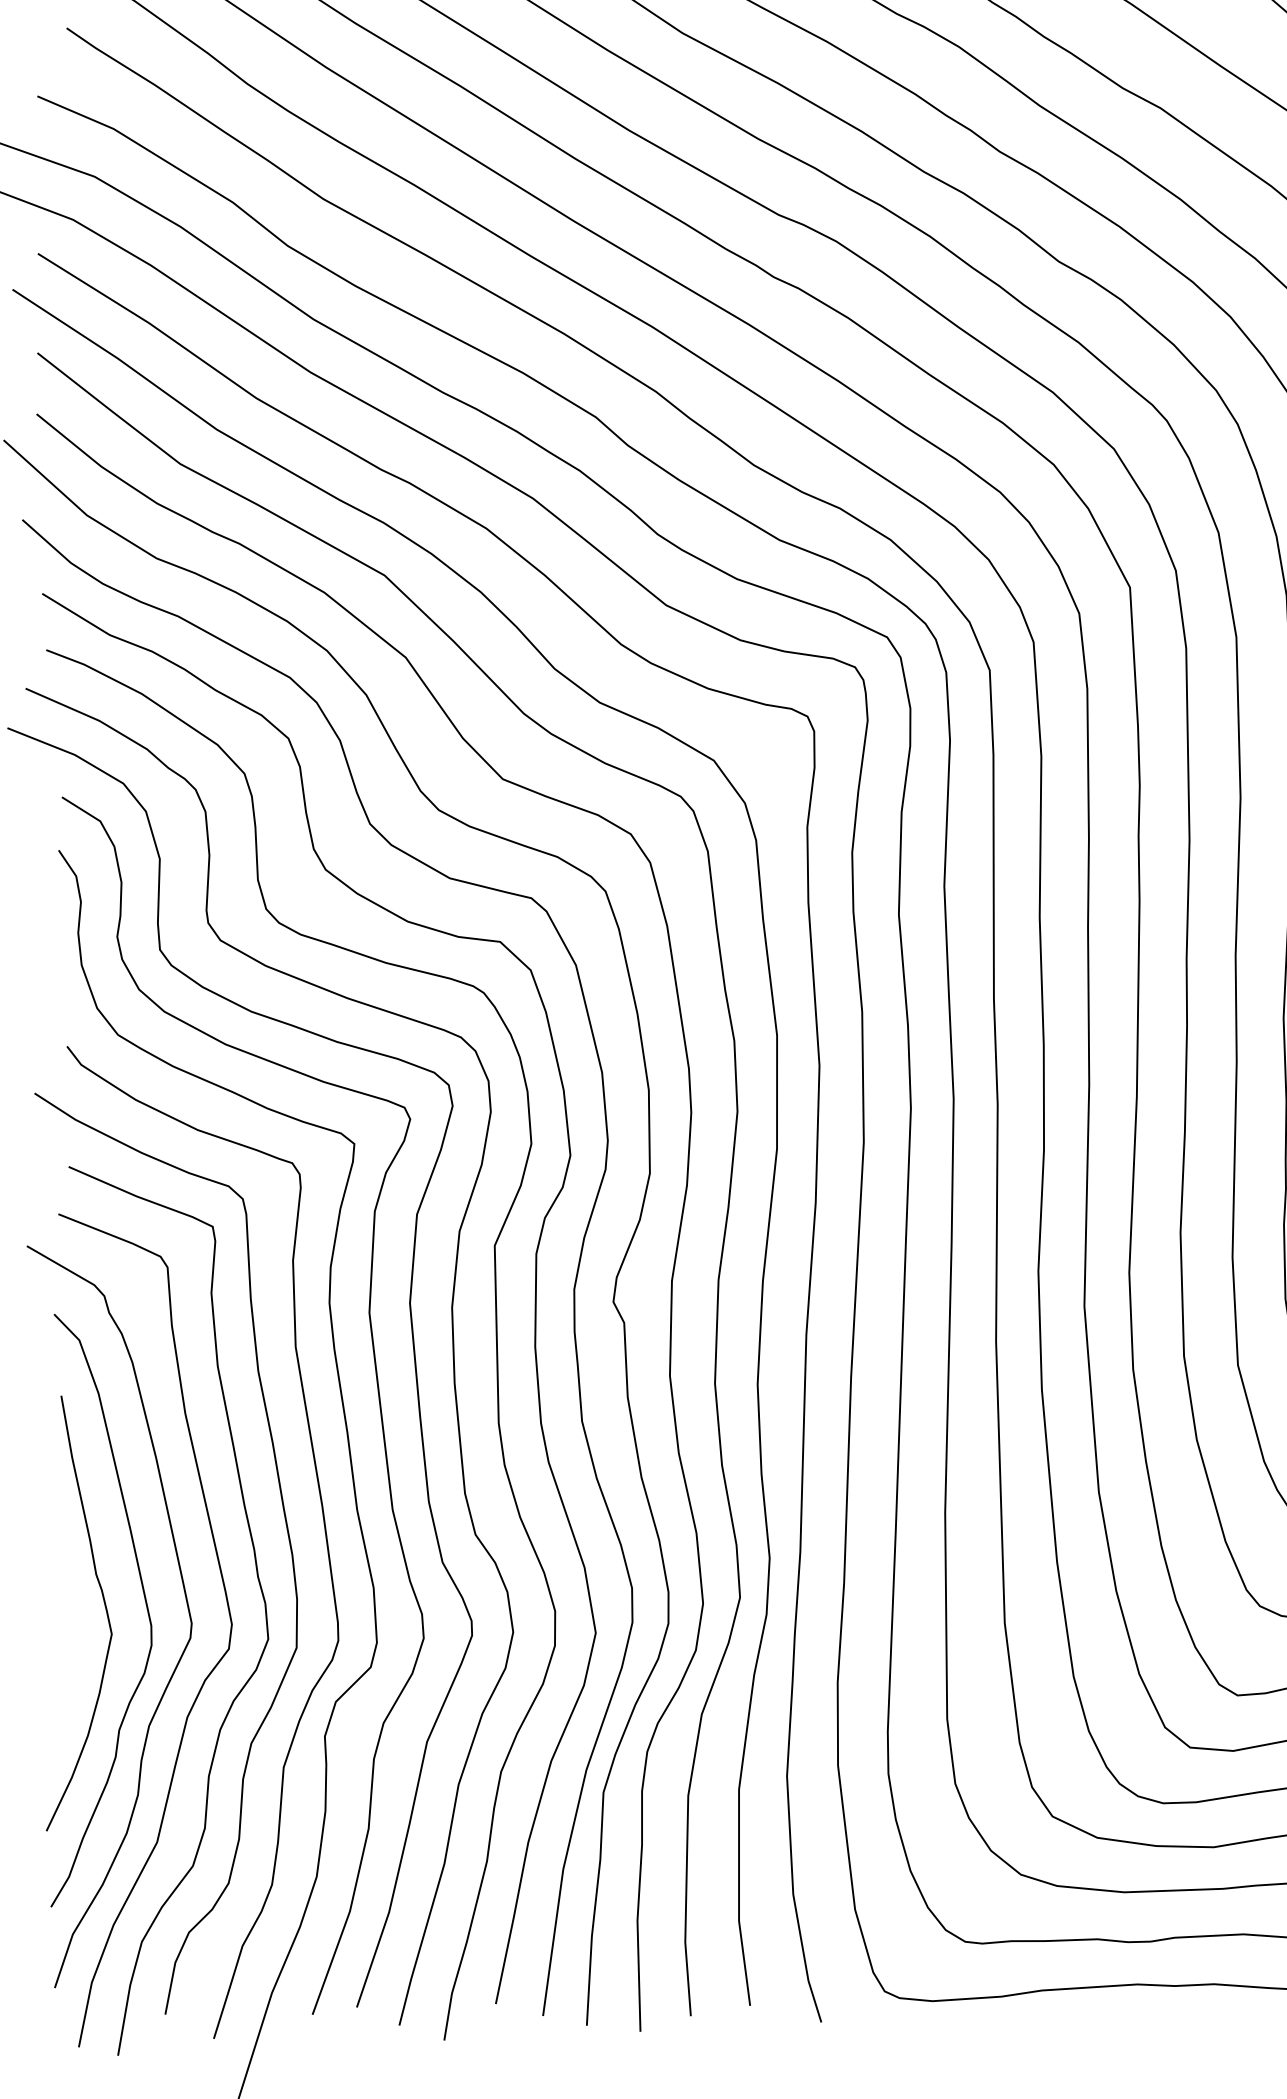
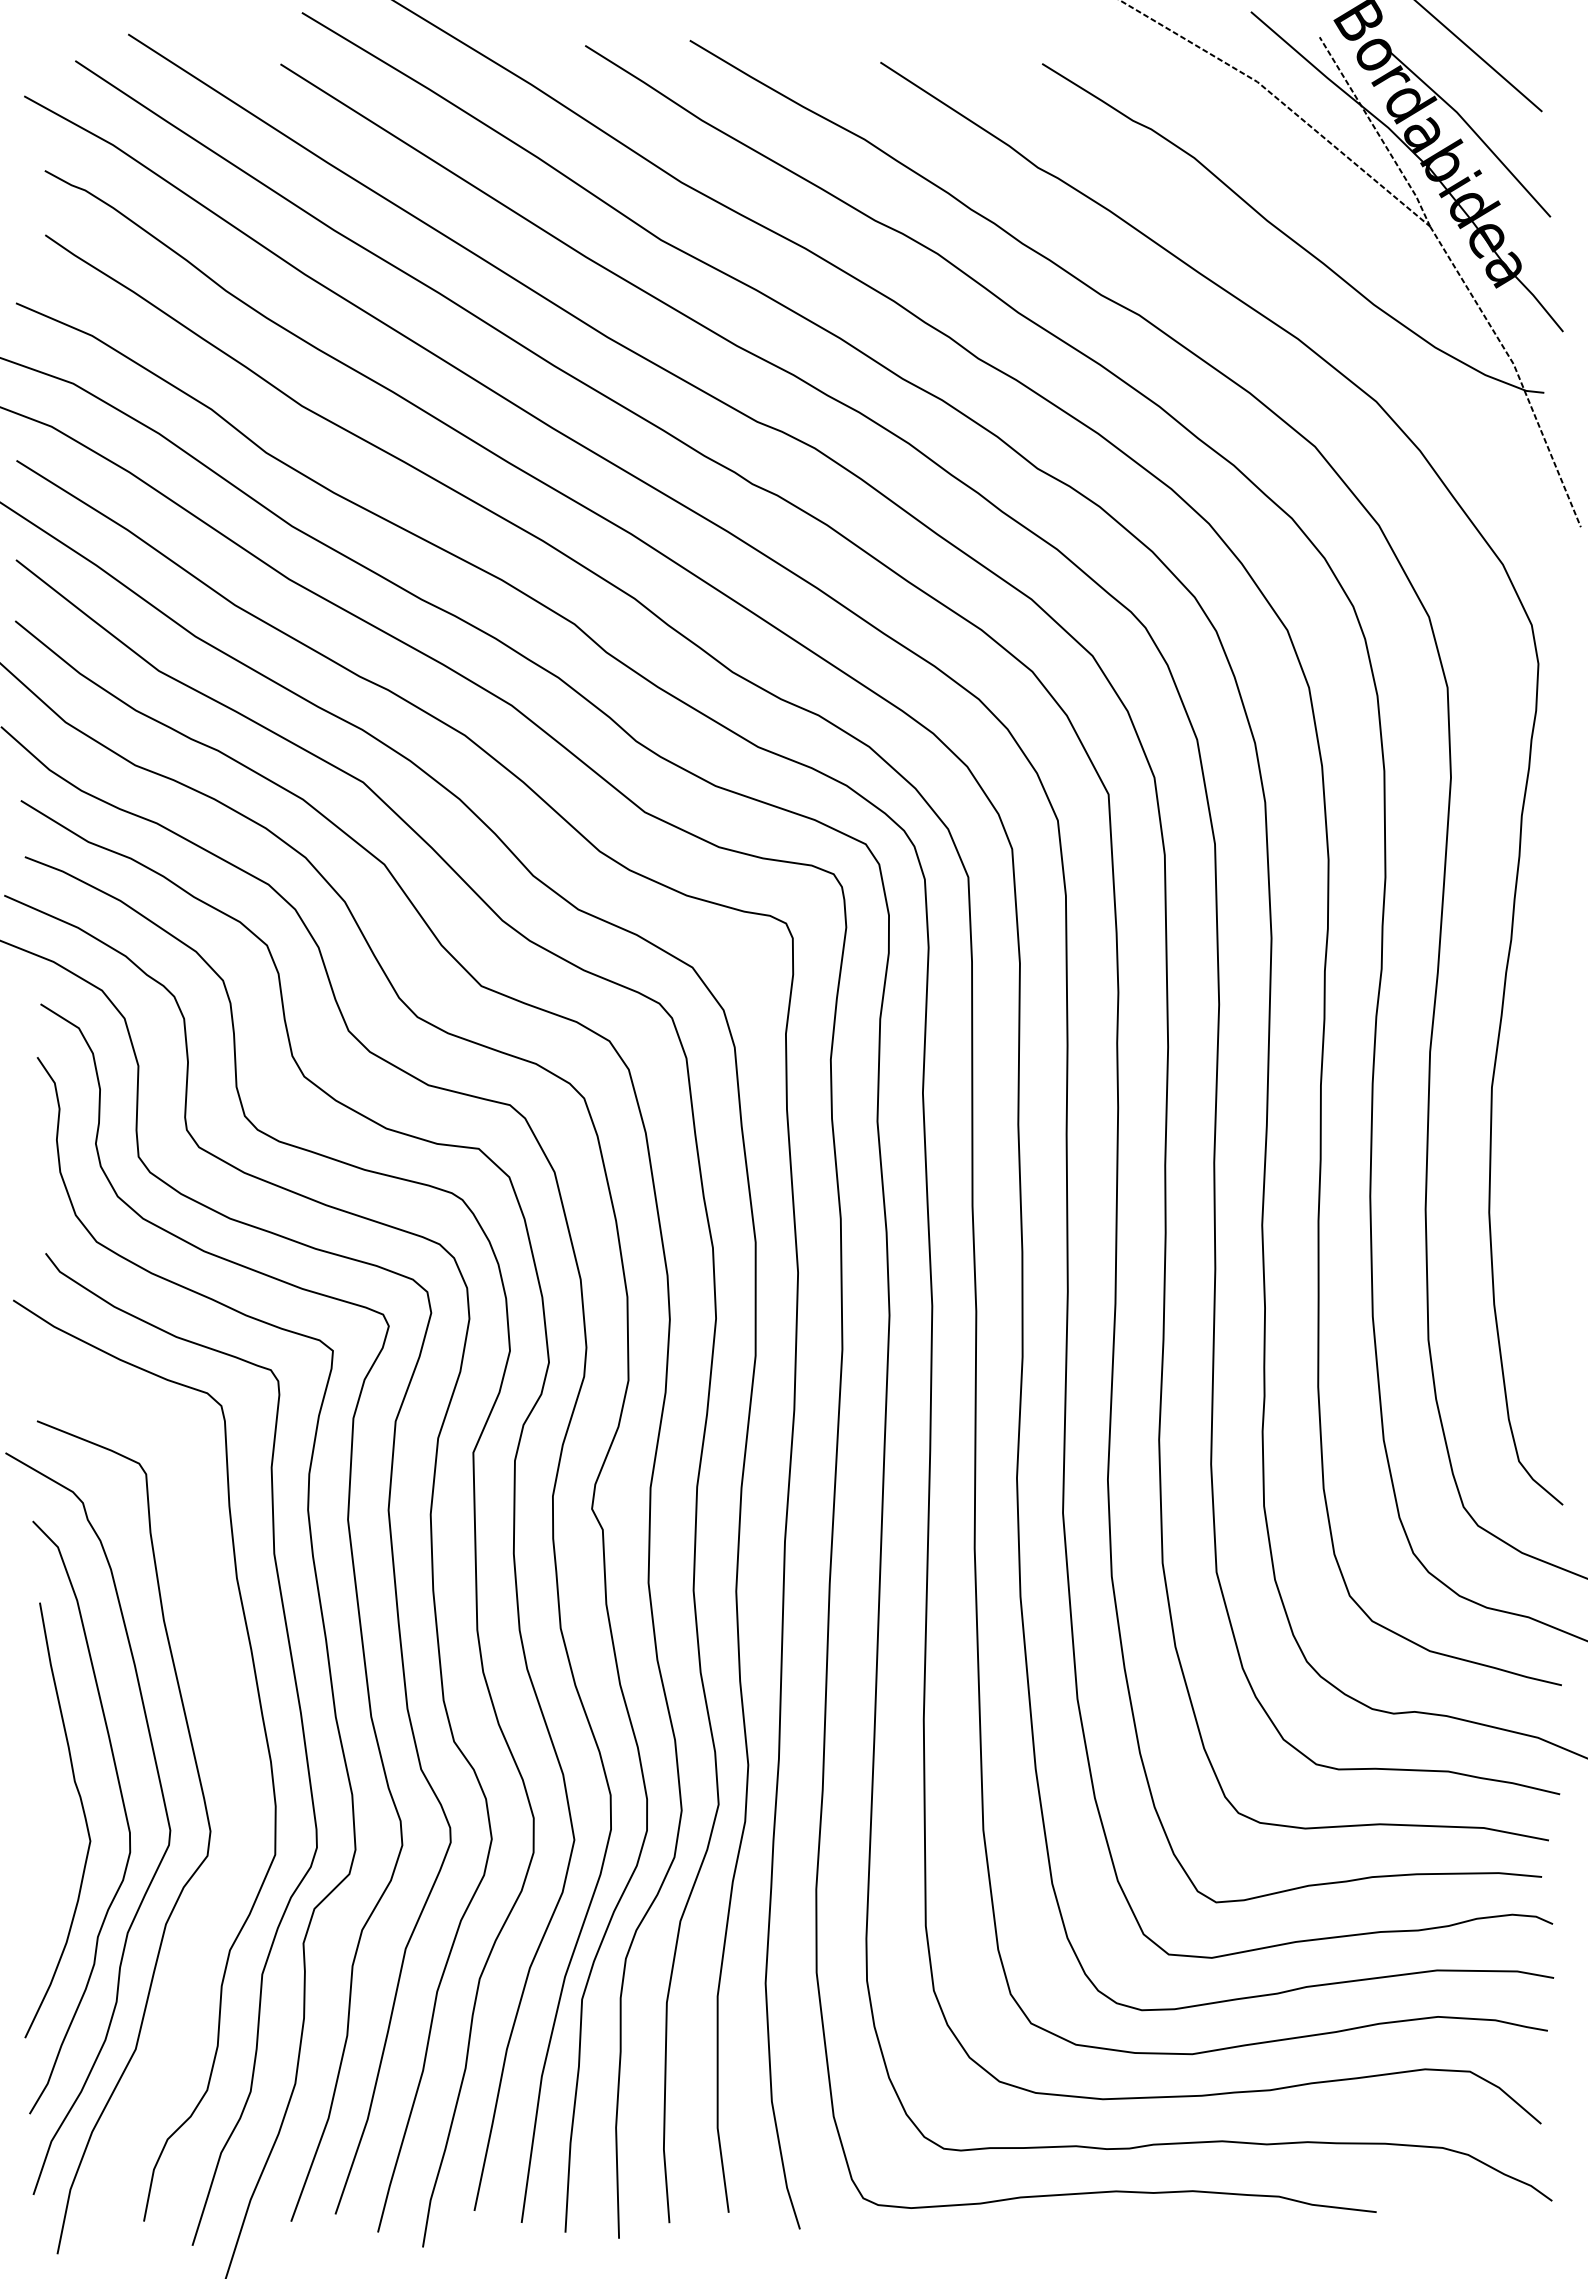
part: (258, 1584) -> (237, 1791), removed

